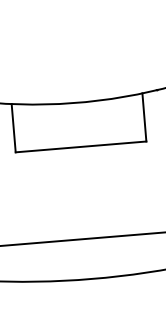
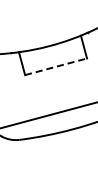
line: (81, 146) -> (56, 66), solid -> dashed

